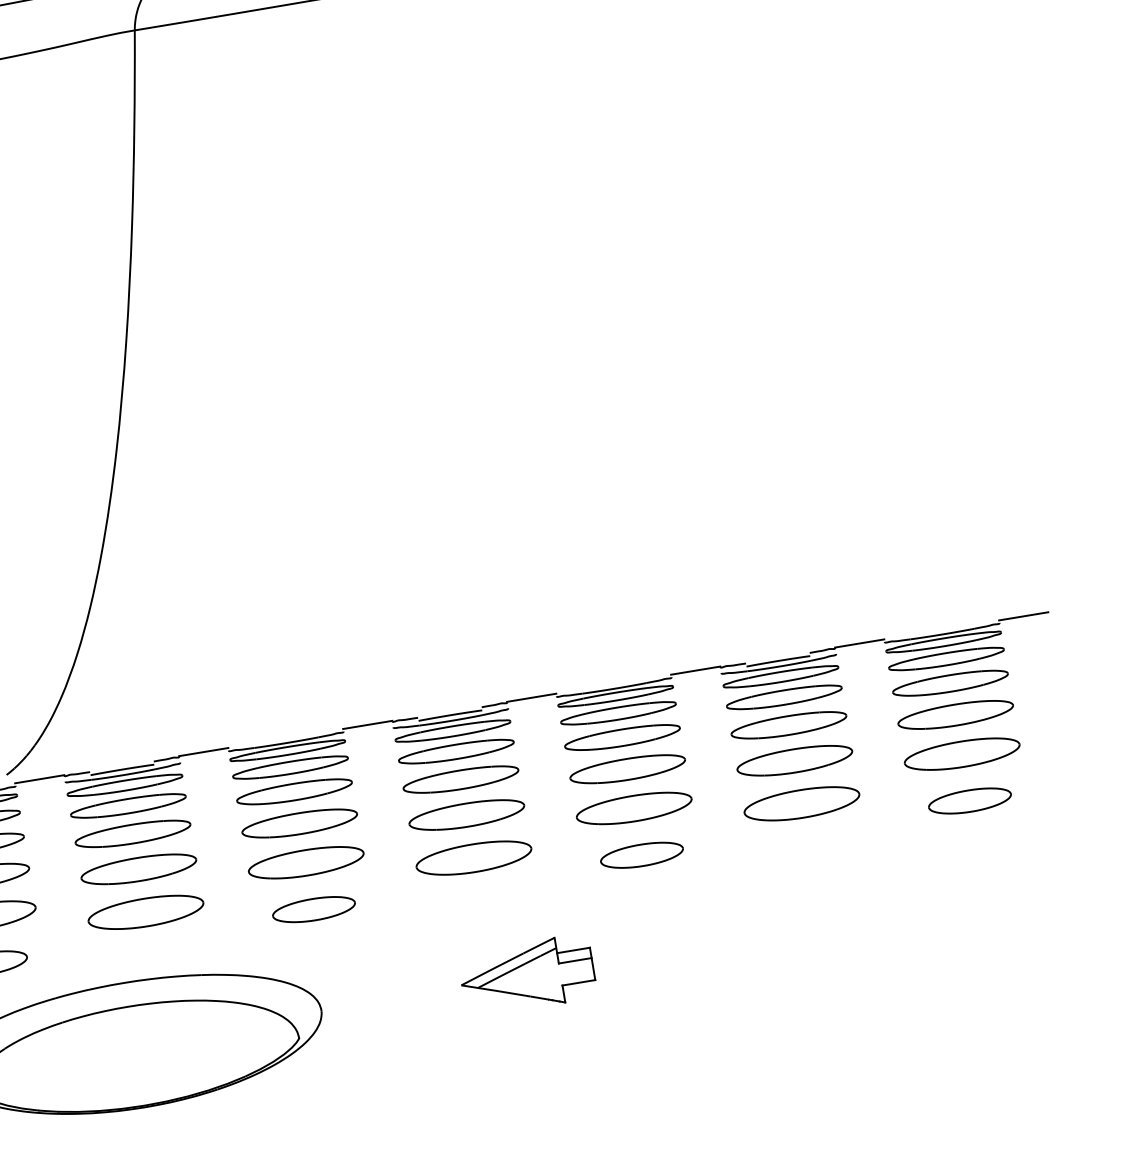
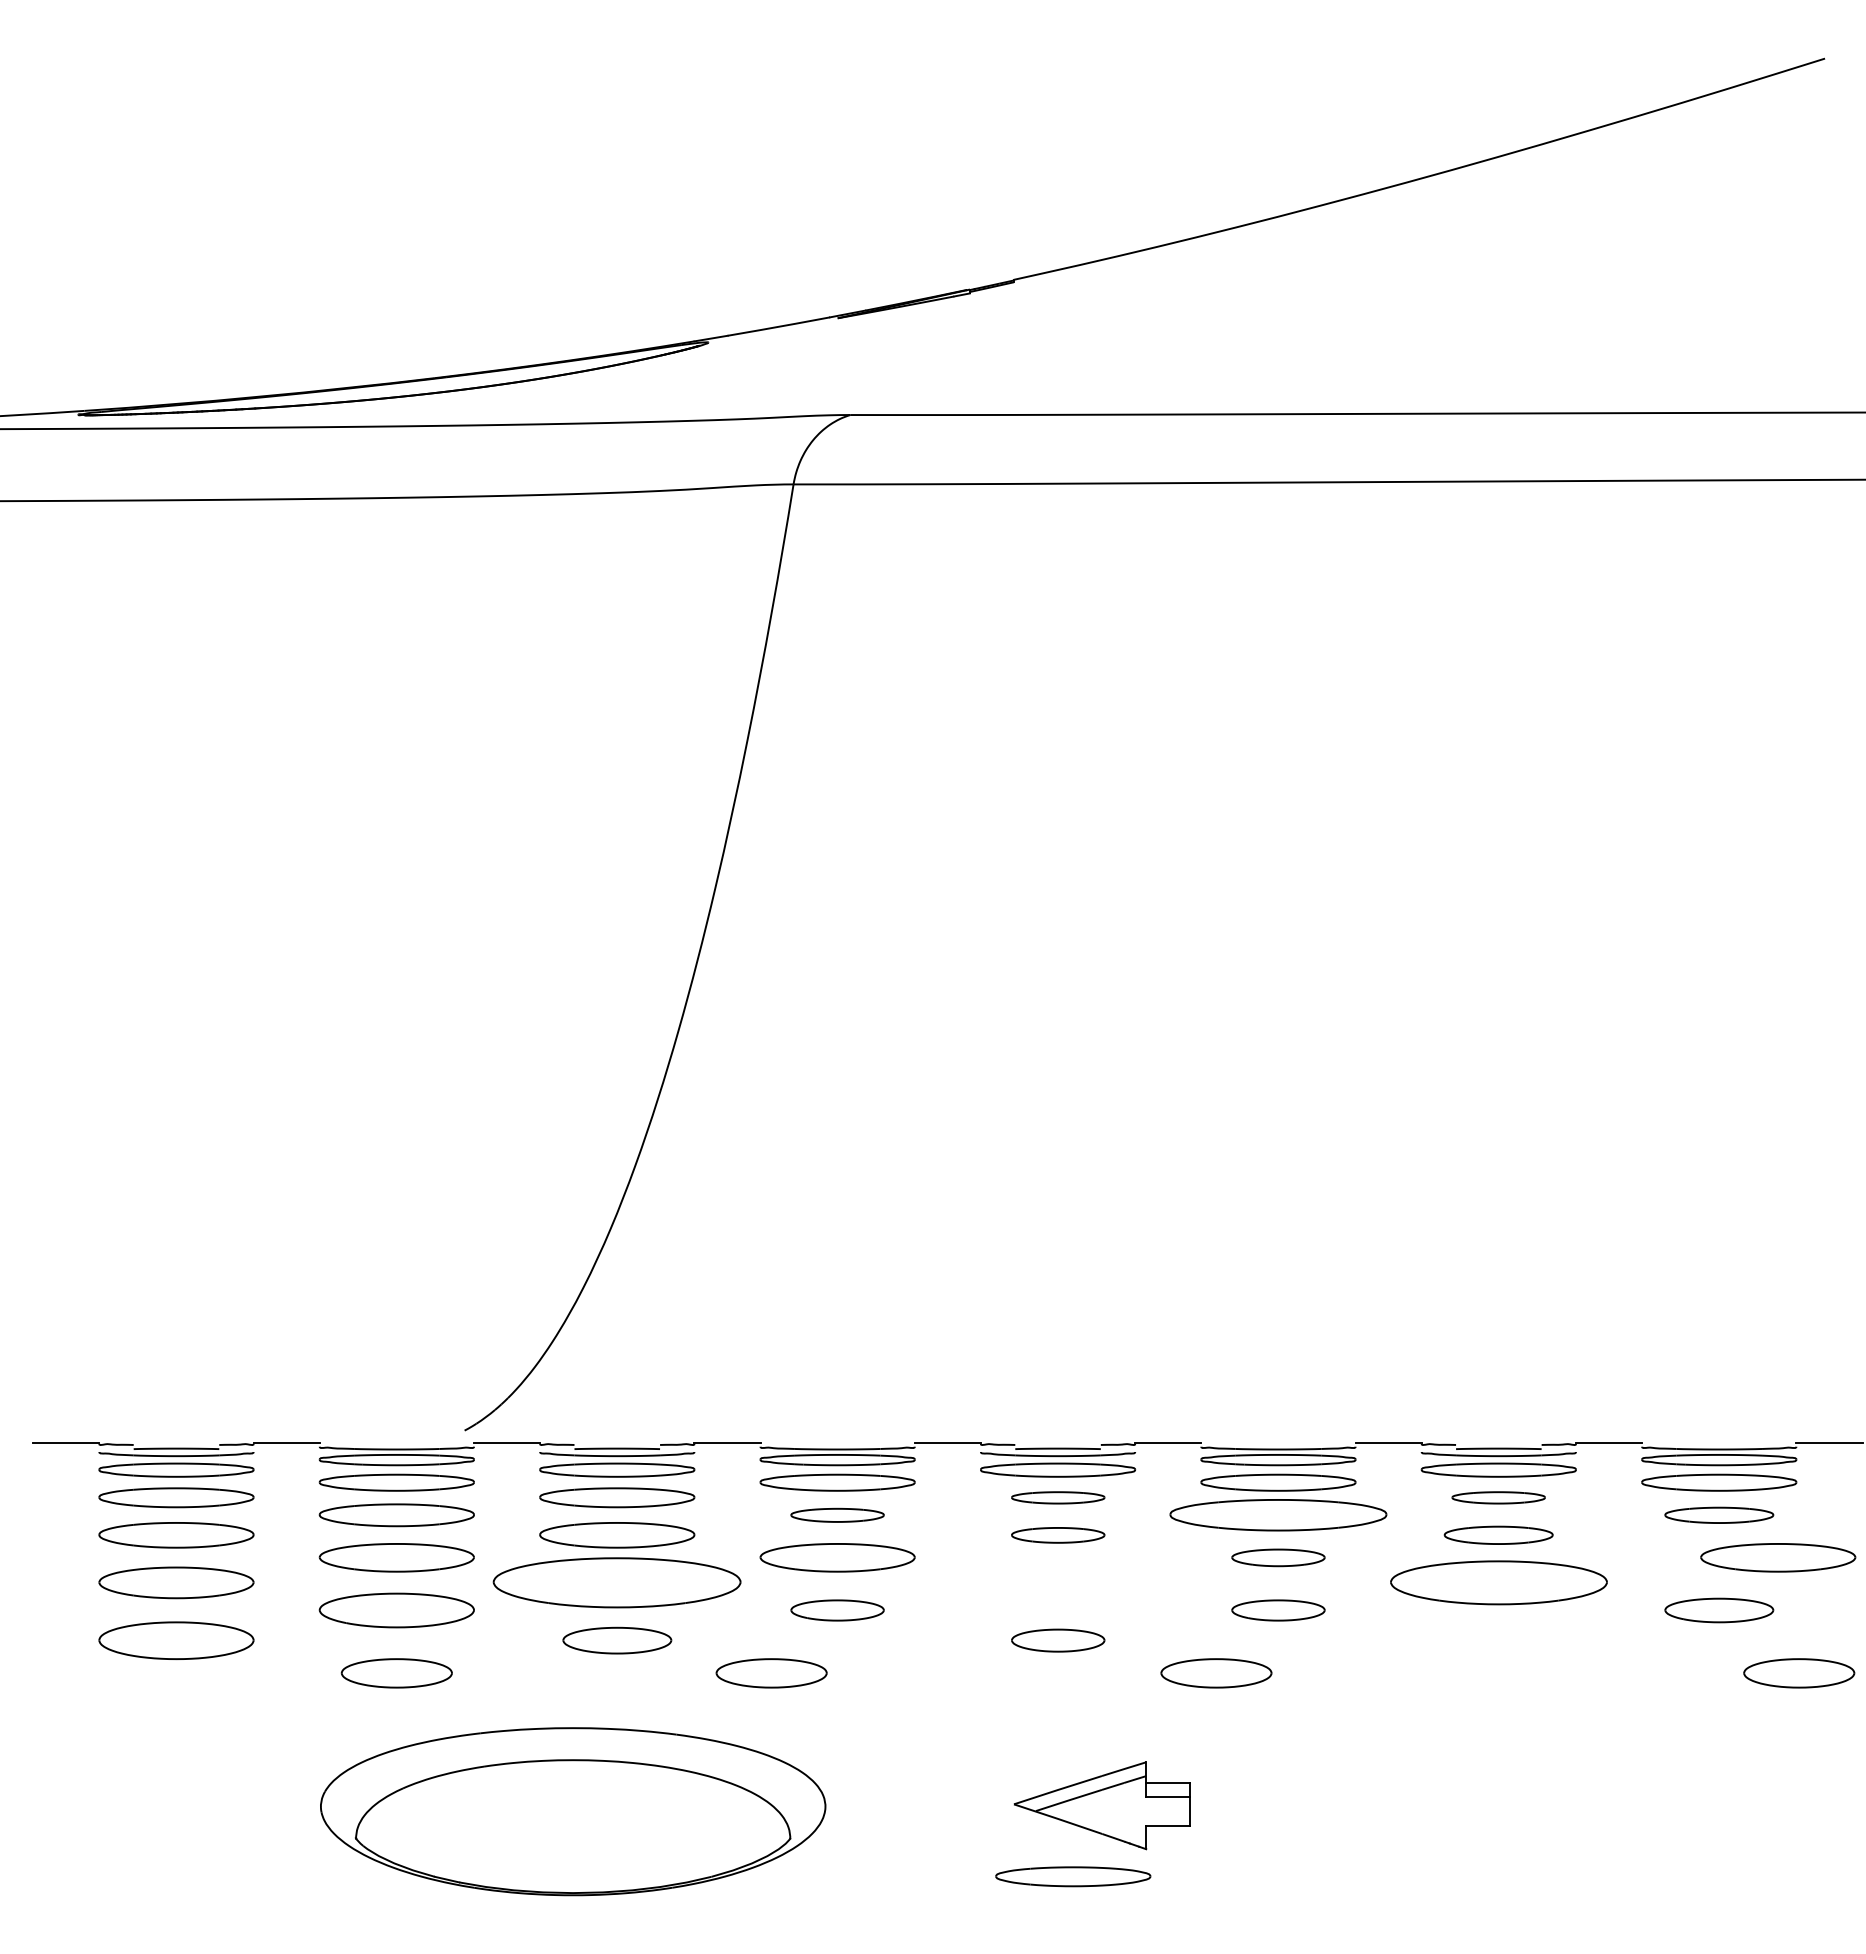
part: (950, 683) -> (1719, 1515), size x0.7
part: (784, 697) -> (1498, 1497), size x0.6
part: (955, 714) -> (1778, 1557), moved
part: (788, 725) -> (1498, 1535), size x0.7
part: (622, 737) -> (1278, 1515), size x1.4
part: (456, 751) -> (1058, 1497), size x0.6
part: (962, 754) -> (1719, 1610), size x0.7
part: (794, 760) -> (1498, 1582), size x1.4
part: (627, 769) -> (1278, 1557), size x0.6
part: (461, 779) -> (1058, 1535), size x0.6
part: (294, 792) -> (837, 1515), size x0.6
part: (970, 801) -> (1799, 1673), moved
part: (801, 803) -> (1498, 1640), removed
part: (634, 808) -> (1278, 1610), size x0.6
part: (467, 814) -> (1058, 1582), removed
part: (642, 855) -> (1216, 1673), moved
part: (474, 857) -> (1058, 1640), size x0.6
part: (306, 862) -> (837, 1610), size x0.6
part: (139, 869) -> (617, 1582), size x1.6
part: (313, 909) -> (771, 1673), moved
part: (146, 912) -> (617, 1640), size x0.7
part: (514, 1031) -> (1073, 1876), added

